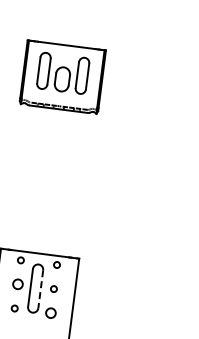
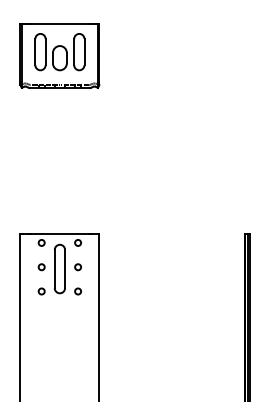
circle: (17, 284) -> (41, 267), size x0.62
line: (41, 289) -> (65, 269), dashed -> solid
circle: (50, 313) -> (77, 291), size x0.62

